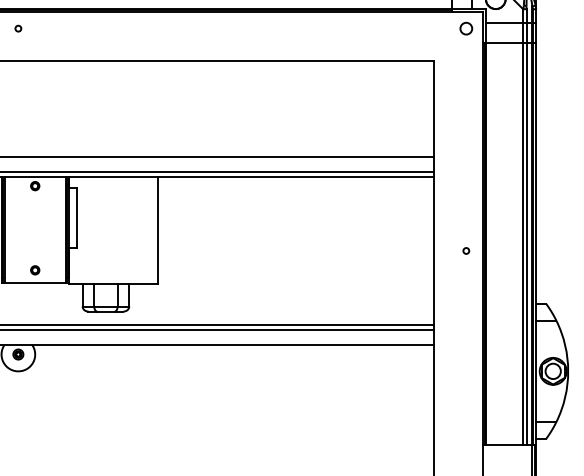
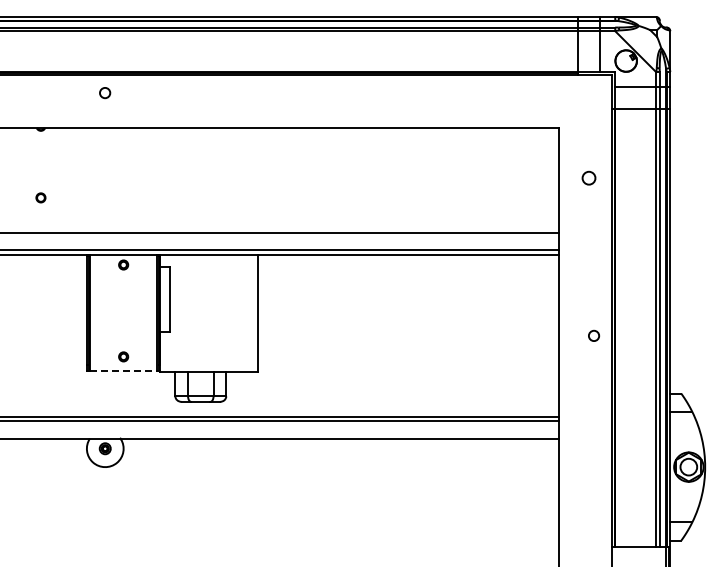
circle: (18, 28) -> (105, 93), size x1.6
circle: (465, 28) -> (588, 177), moved
circle: (465, 250) -> (593, 335), size x1.6
line: (36, 282) -> (124, 370), solid -> dashed

